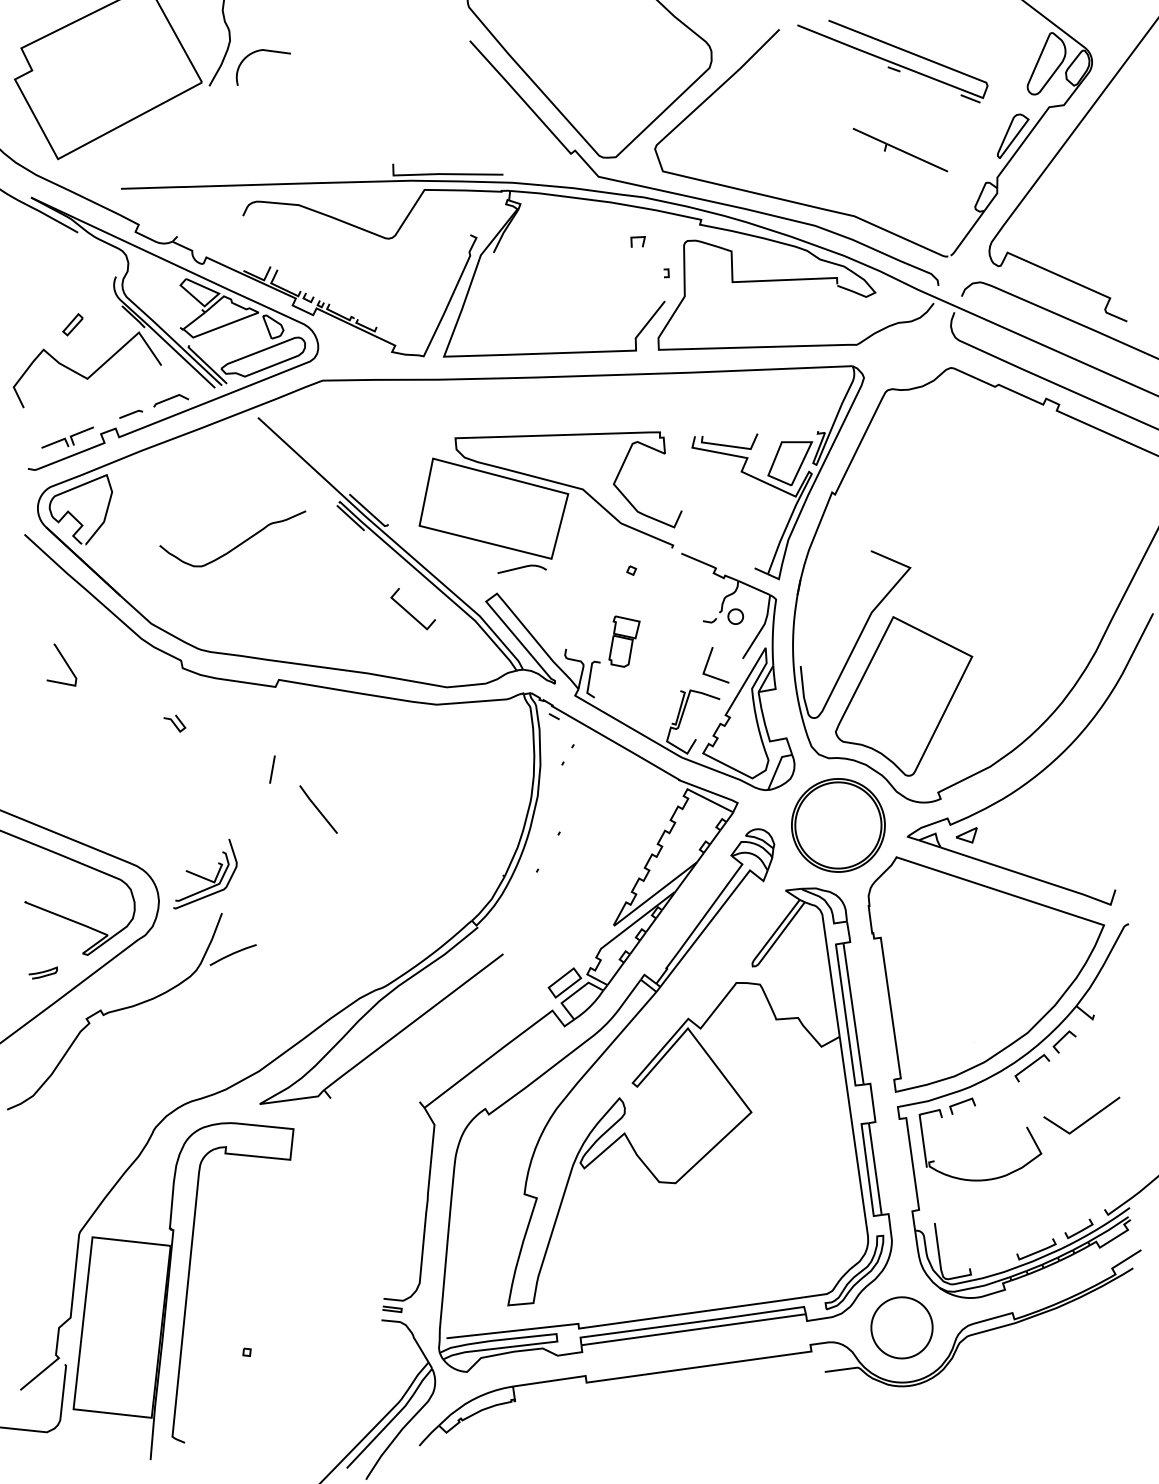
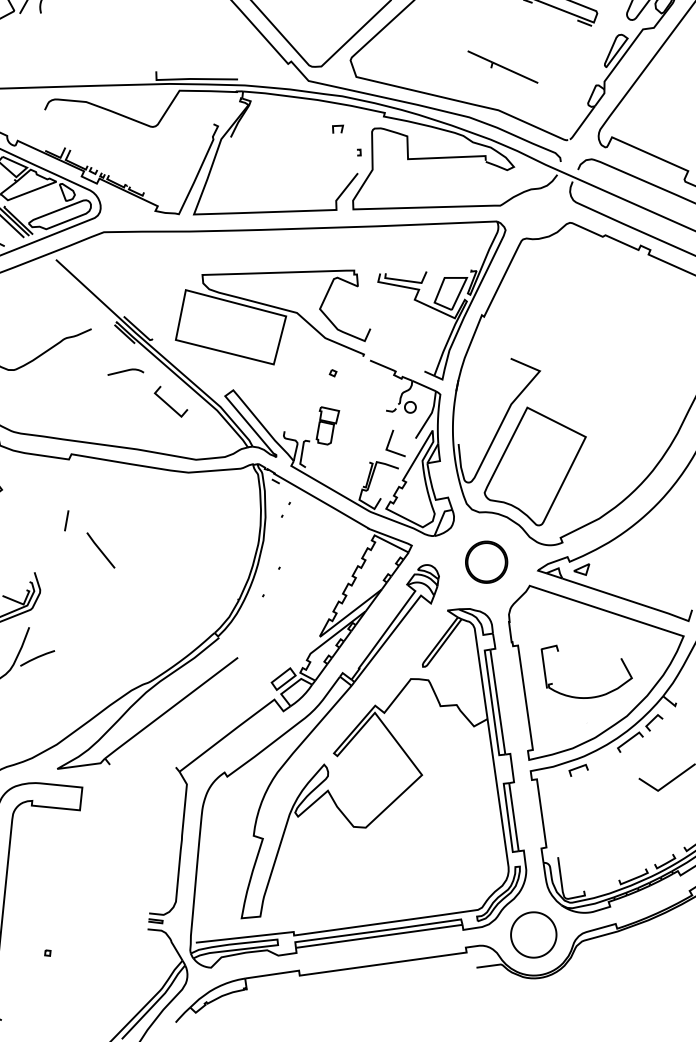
part: (899, 149) -> (502, 66), moved
curve: (521, 568) -> (125, 371), moved
part: (838, 825) -> (486, 562), size x0.6
part: (988, 1178) -> (592, 696), moved

